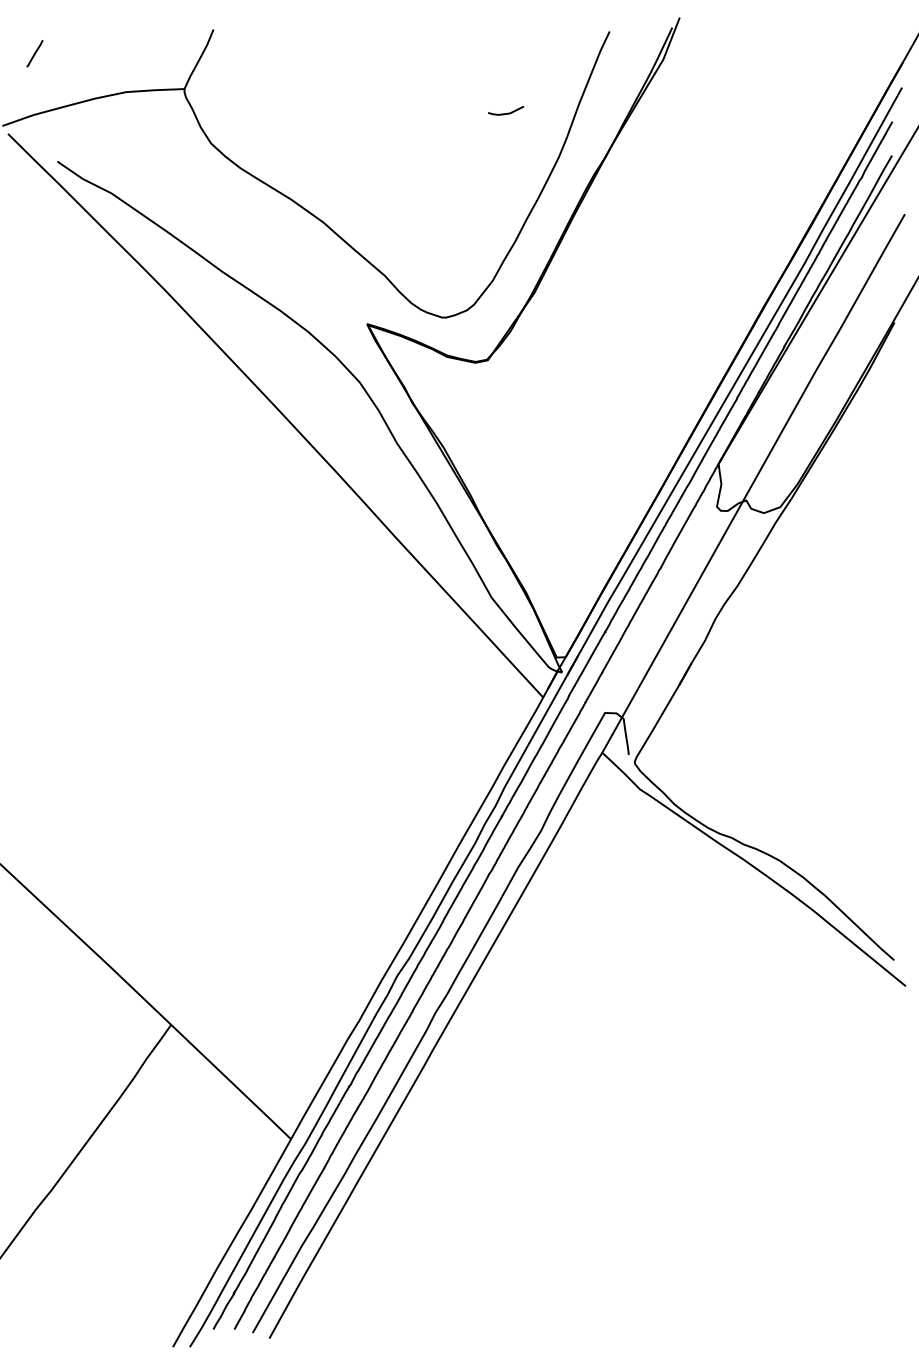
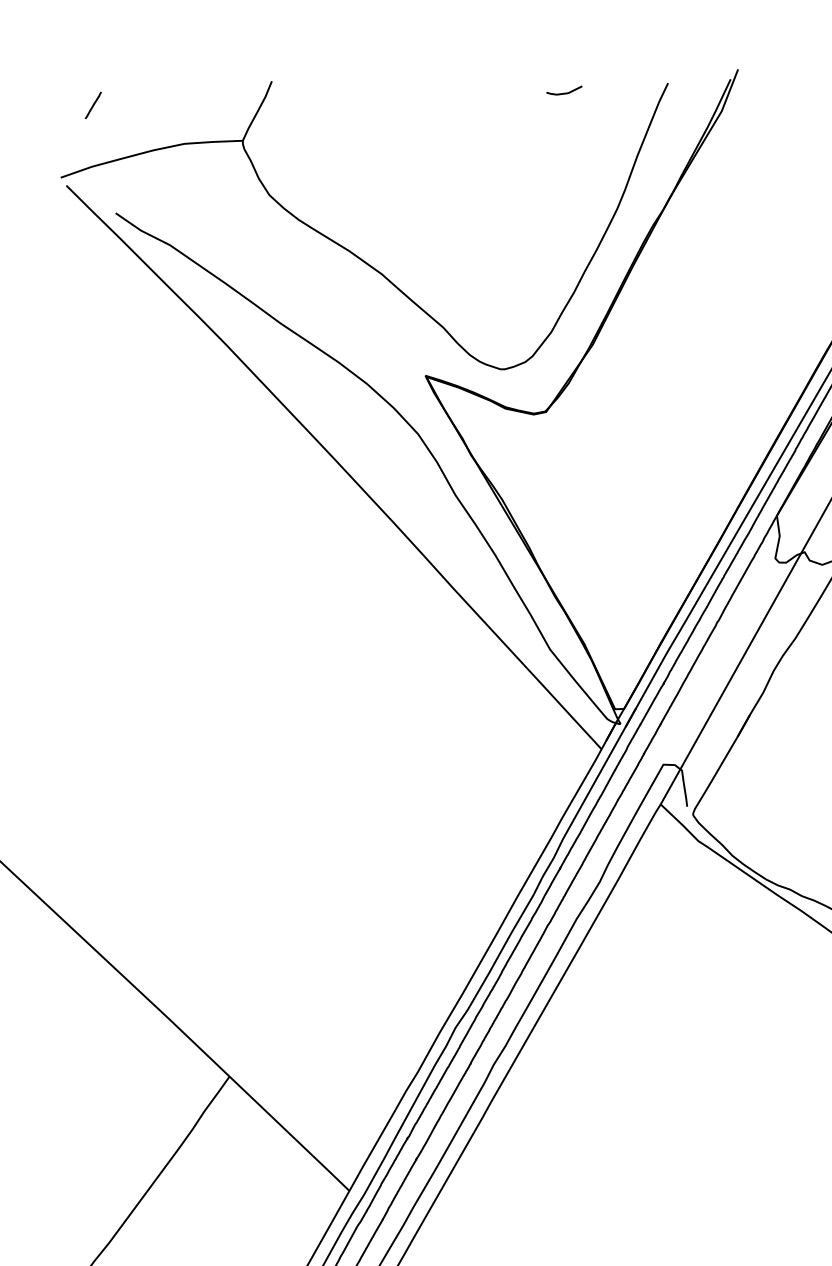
line: (507, 112) -> (565, 92), moved

